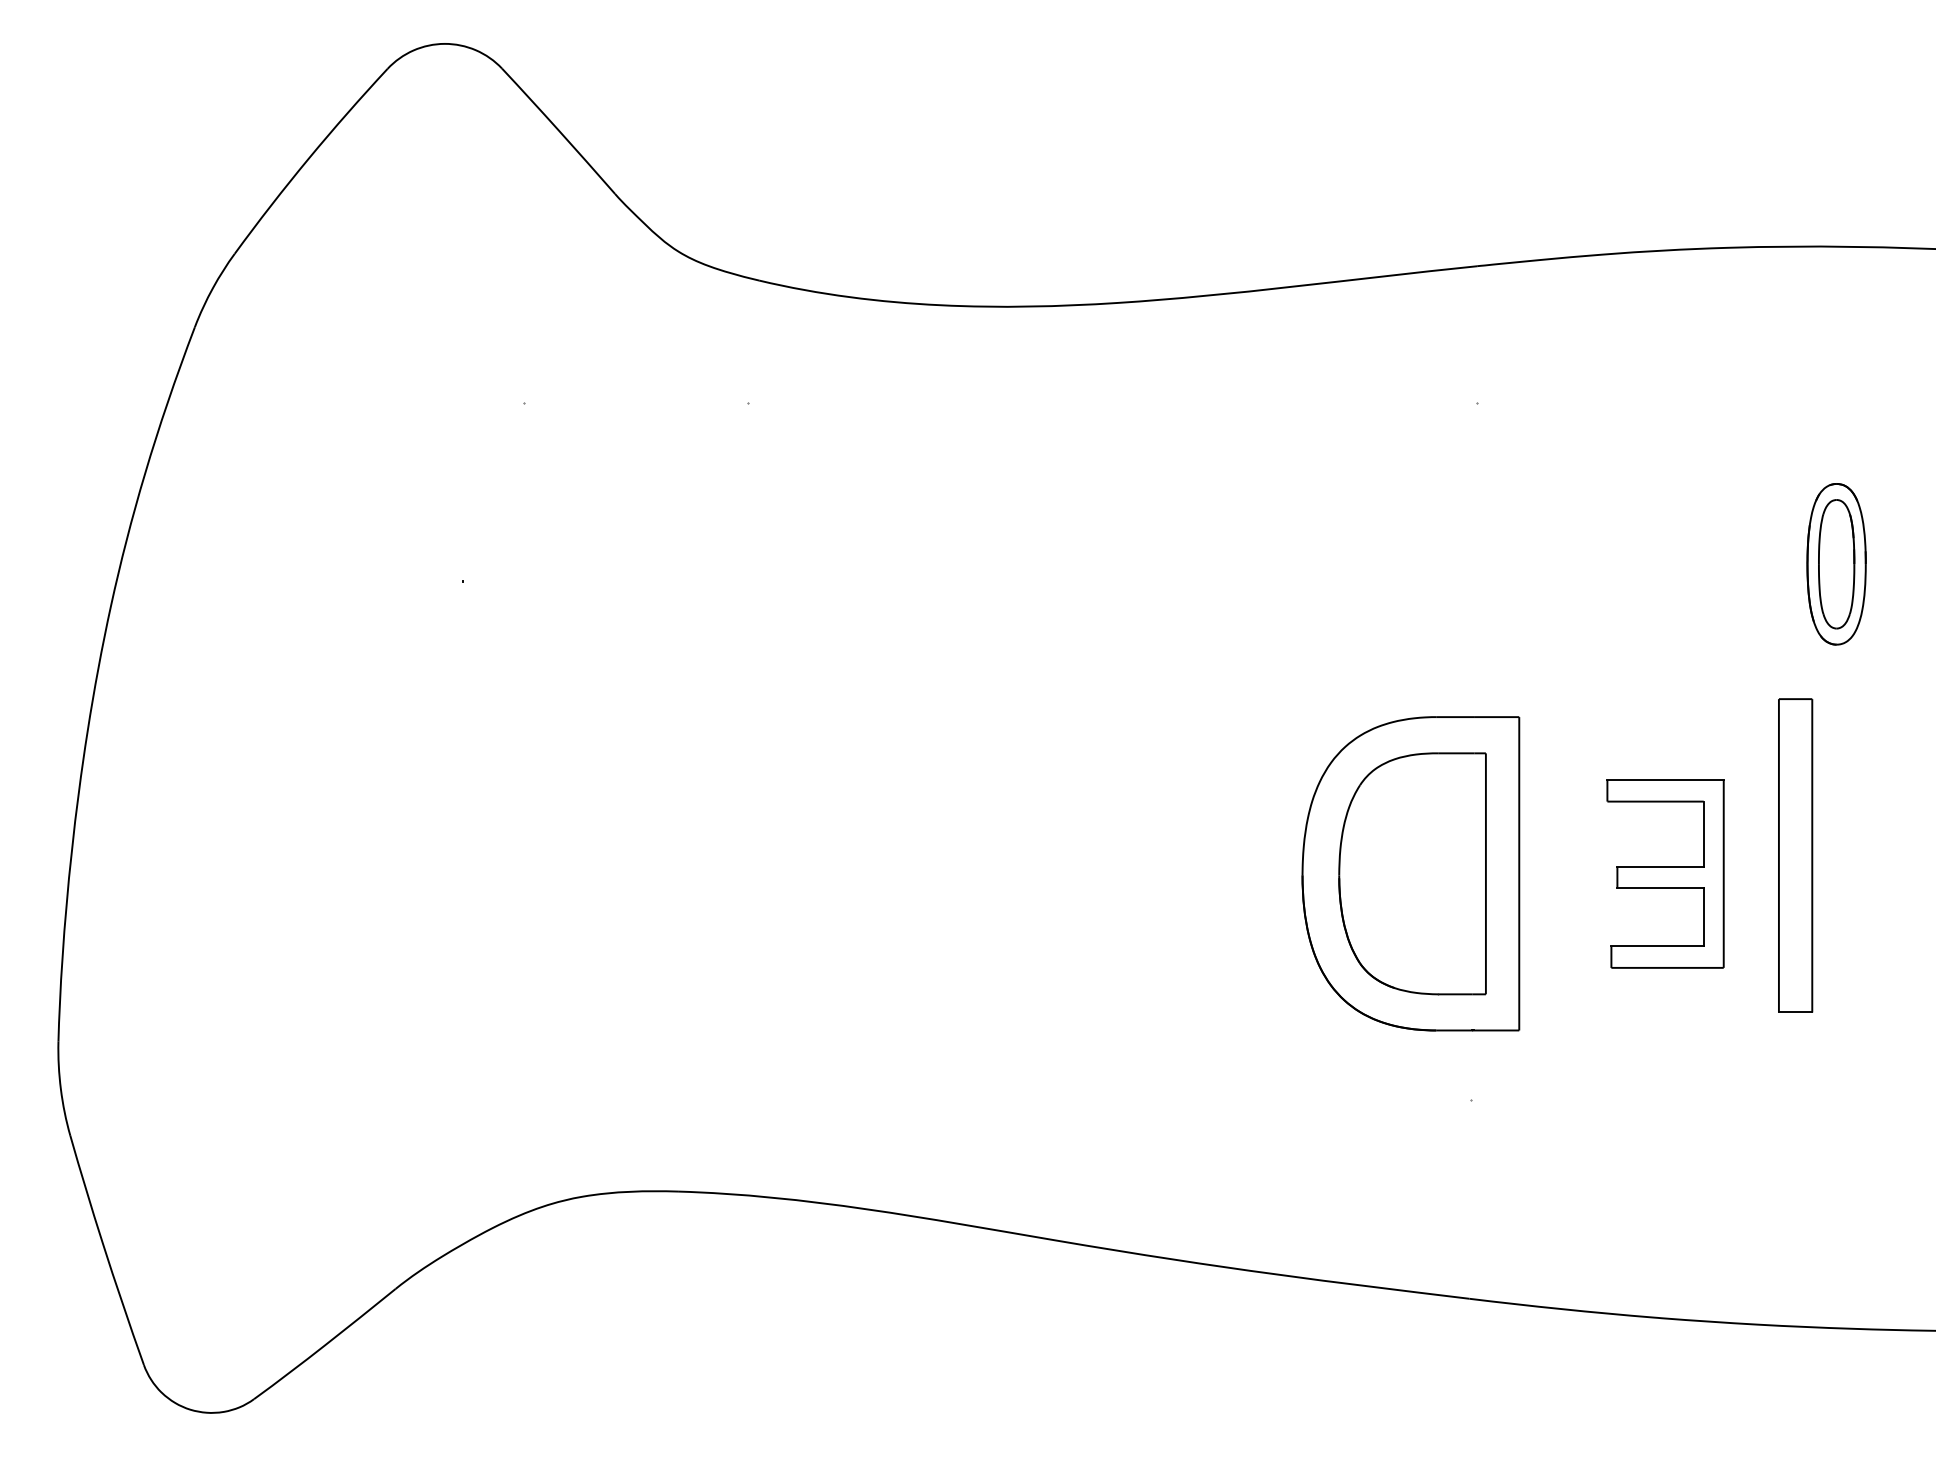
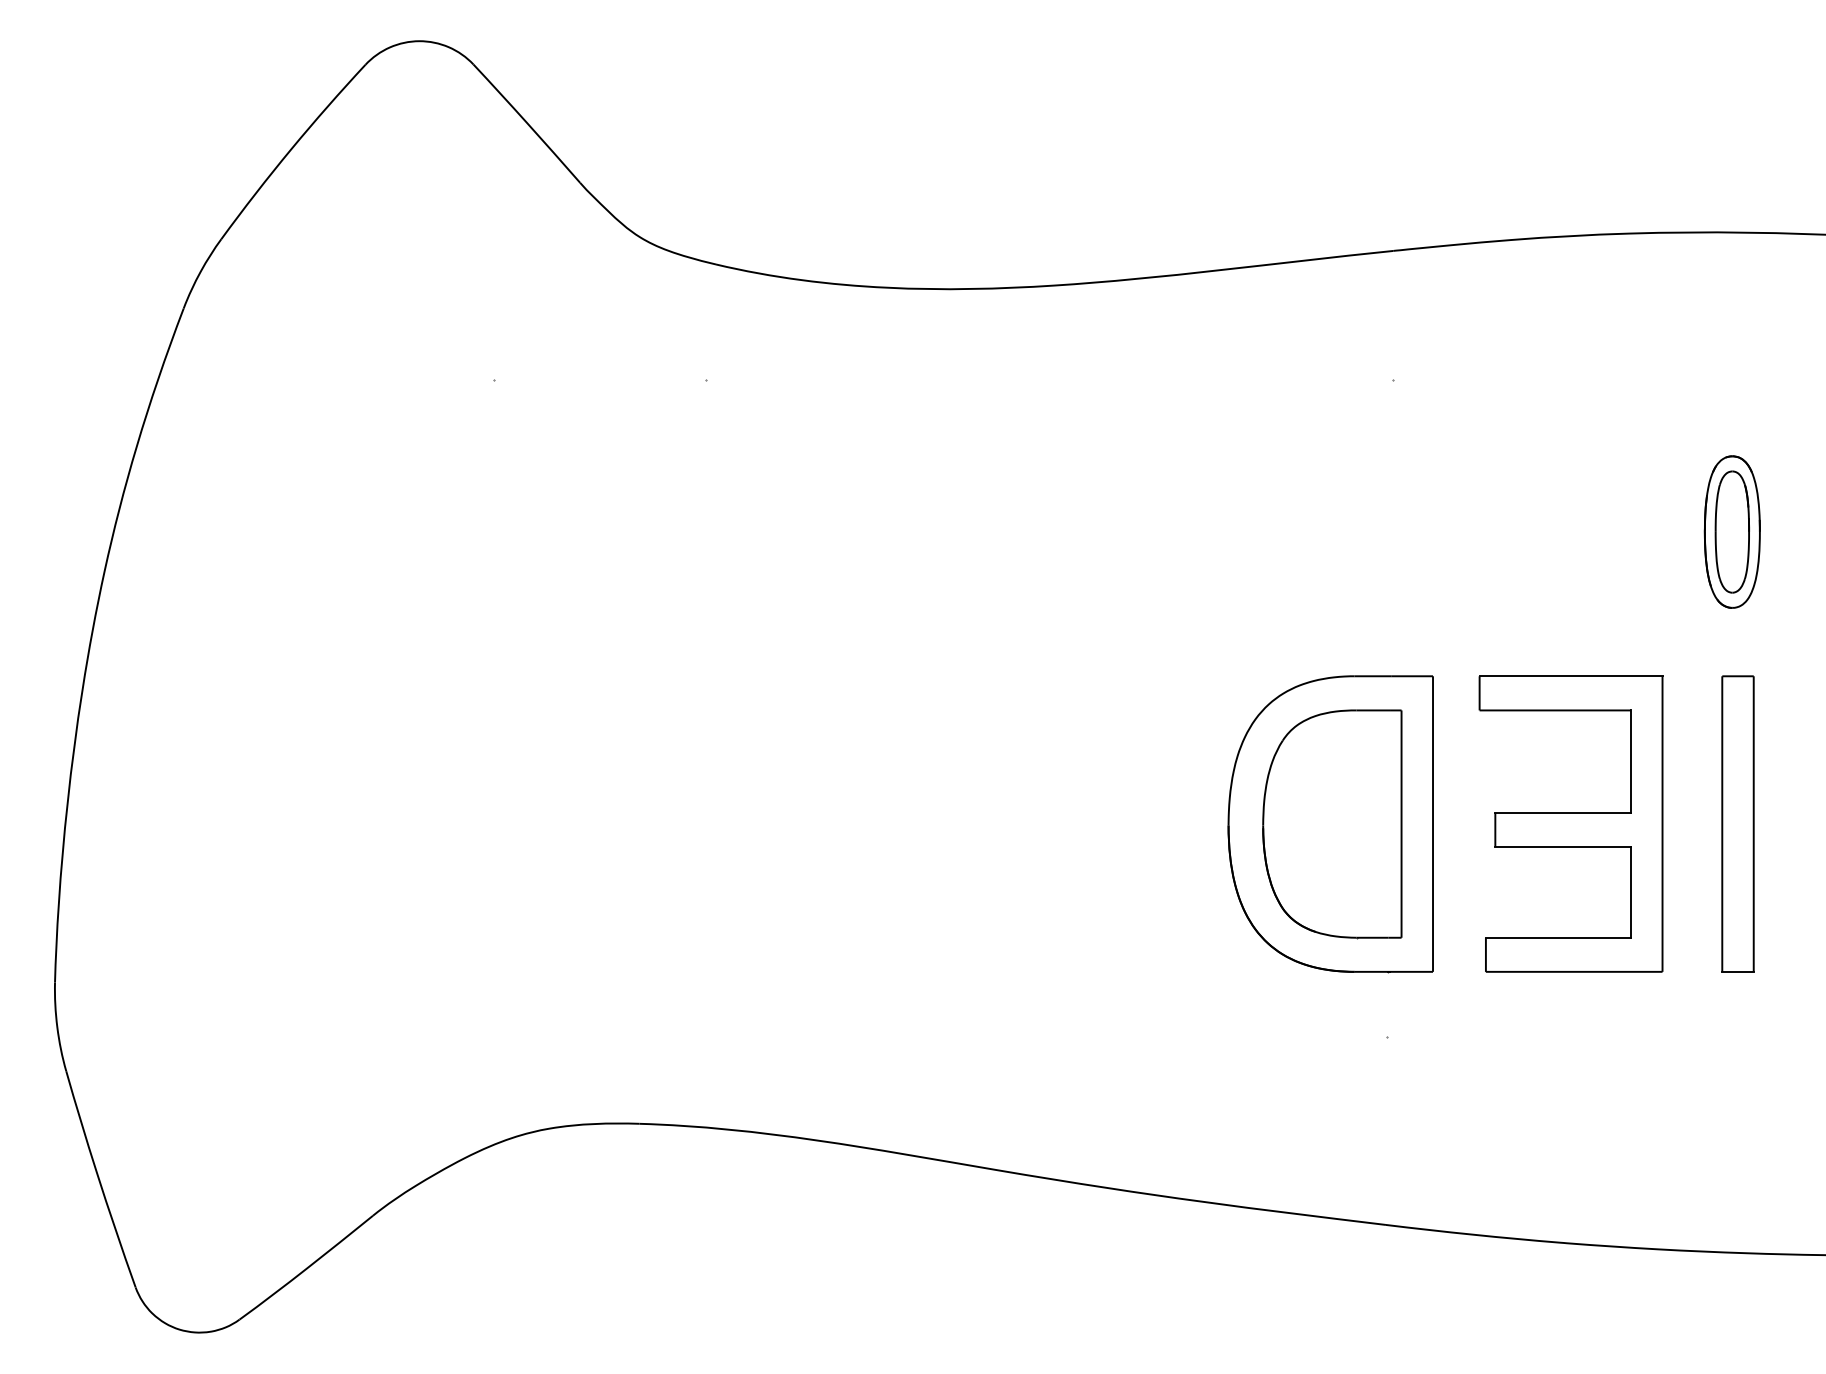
part: (1795, 855) -> (1737, 823), moved
part: (1665, 873) -> (1570, 823), size x1.67

